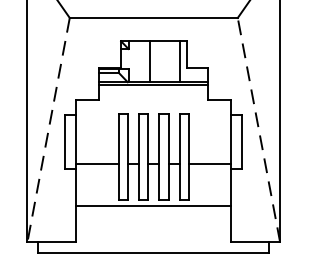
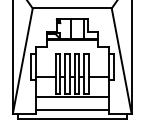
line: (47, 130) -> (22, 61), dashed -> solid
line: (258, 130) -> (121, 61), dashed -> solid
line: (152, 234) -> (71, 110), added

